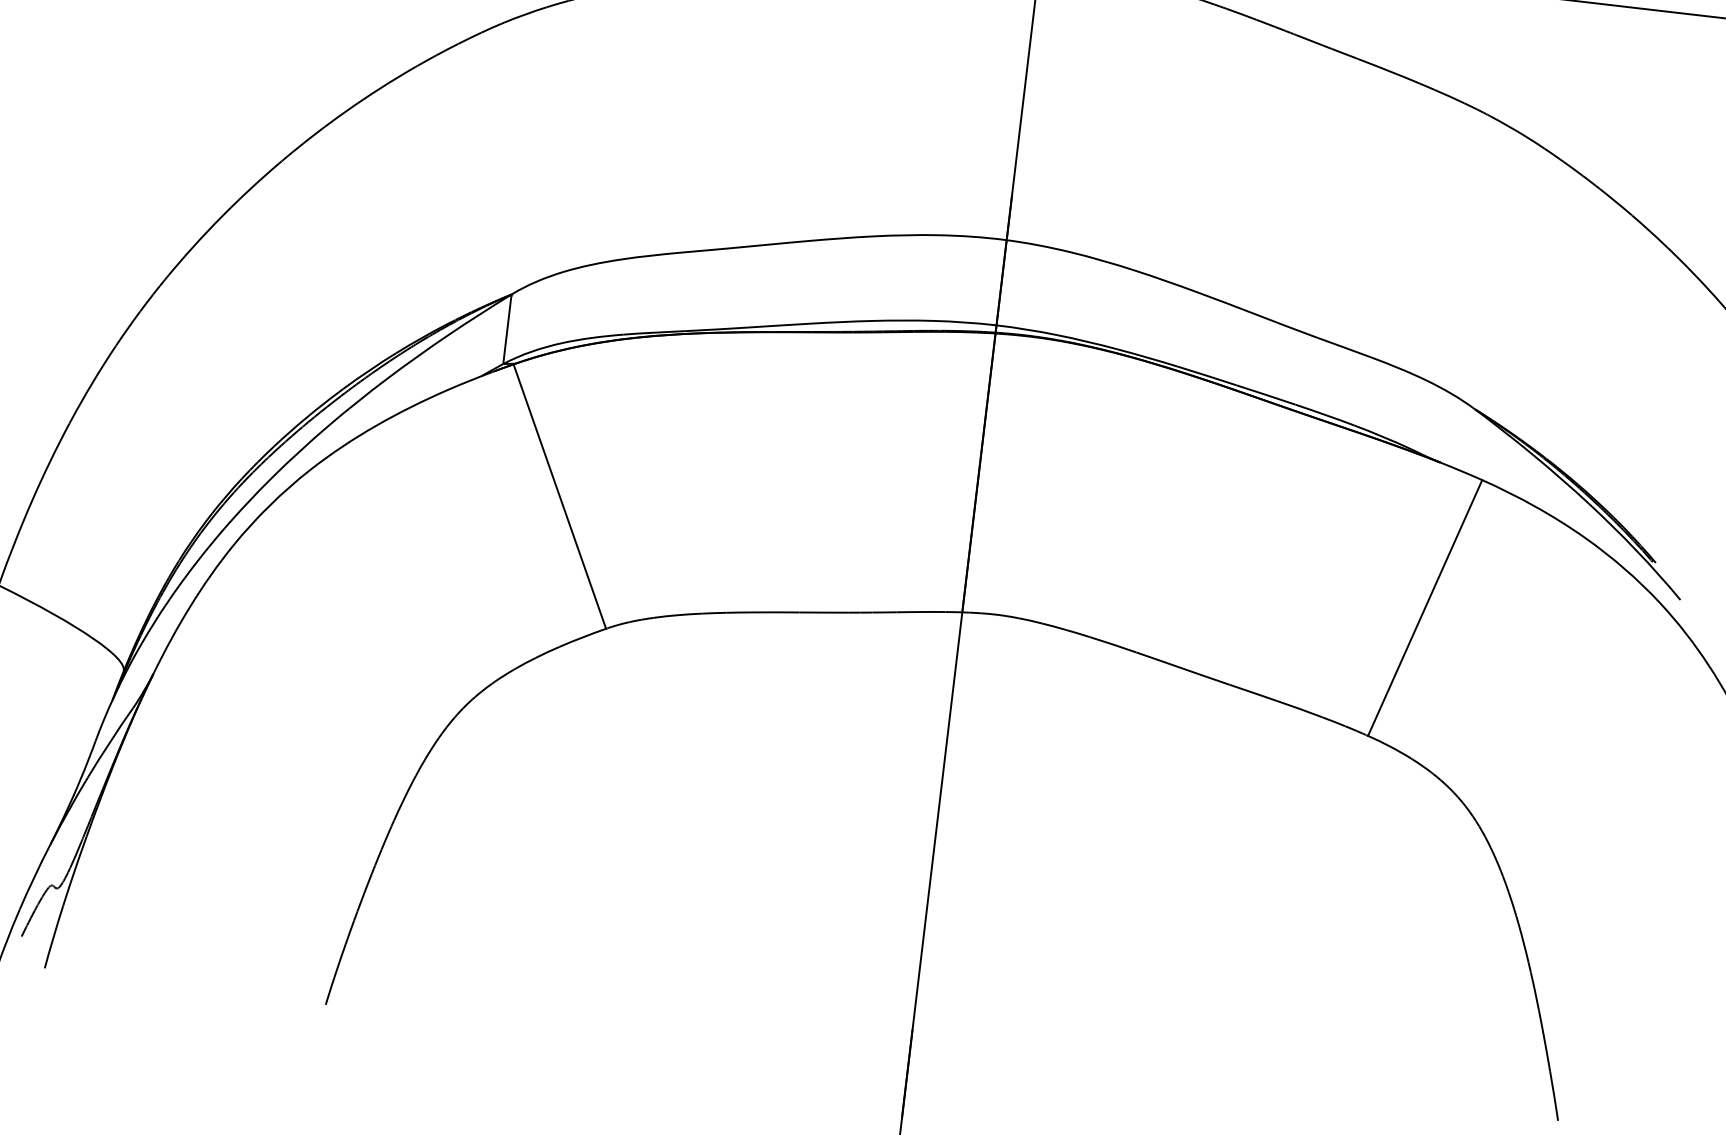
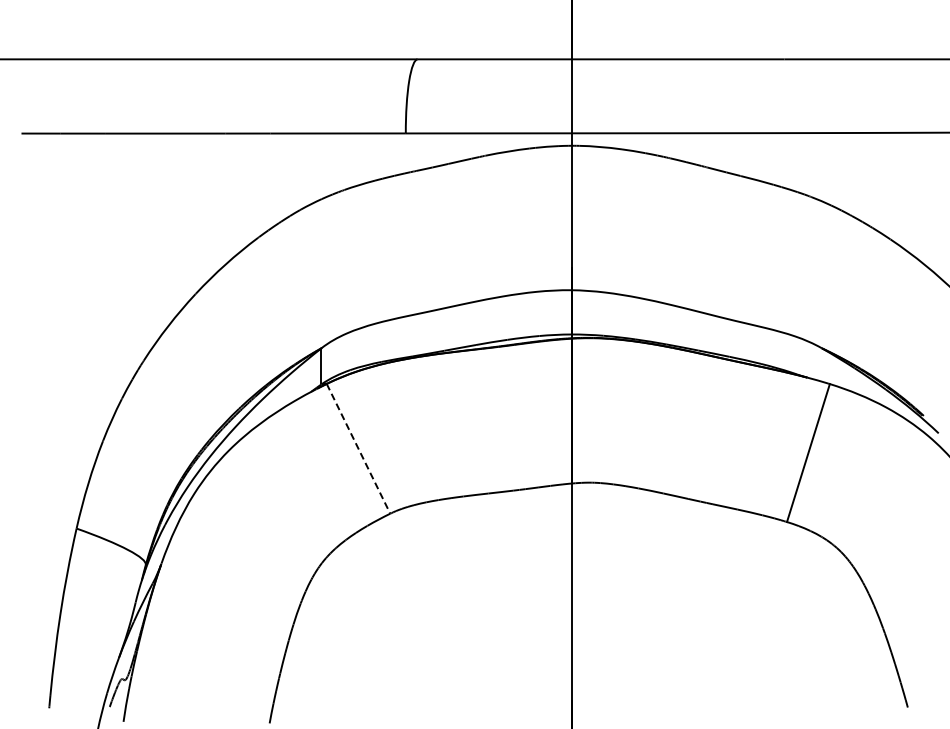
line: (559, 497) -> (358, 449), solid -> dashed

